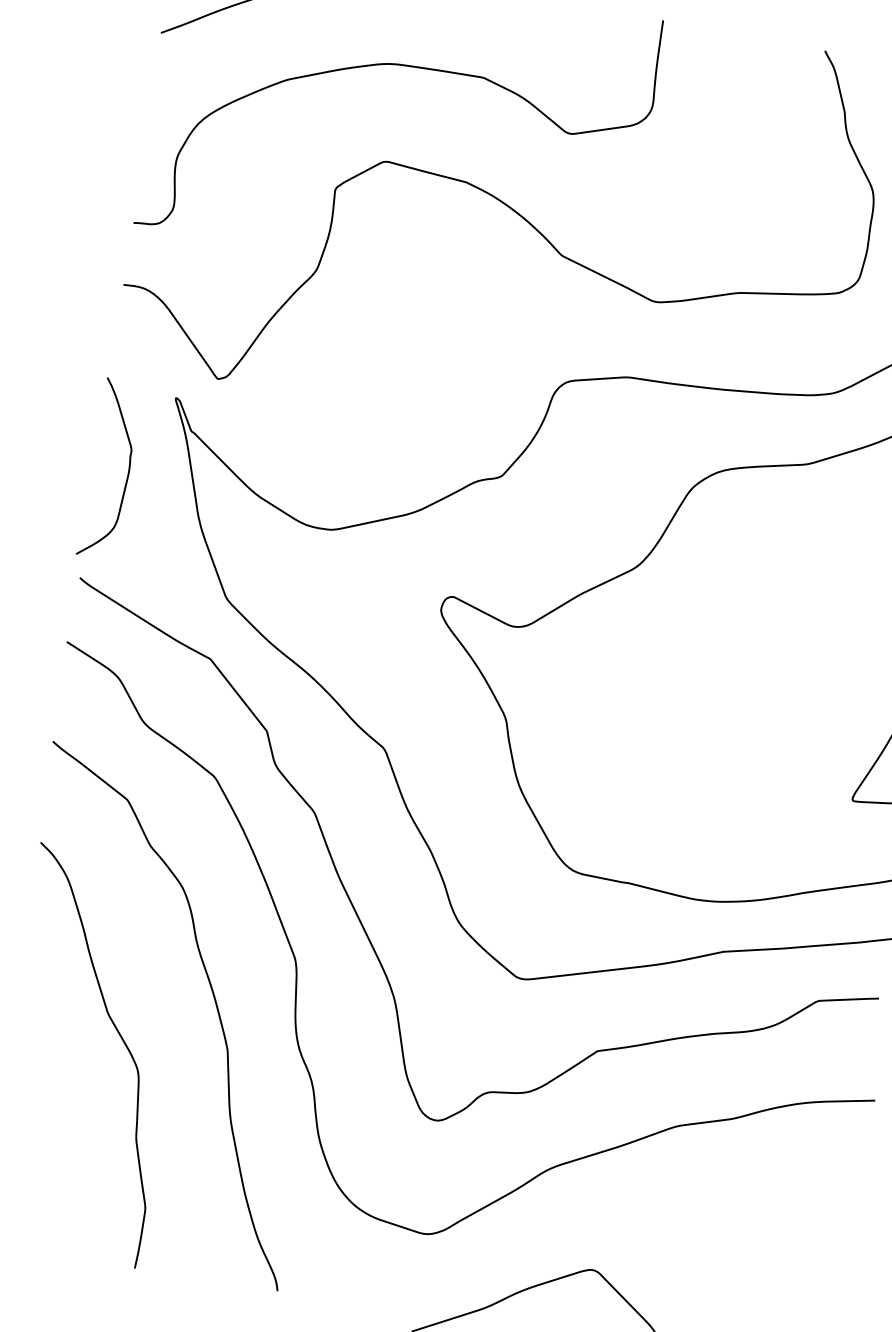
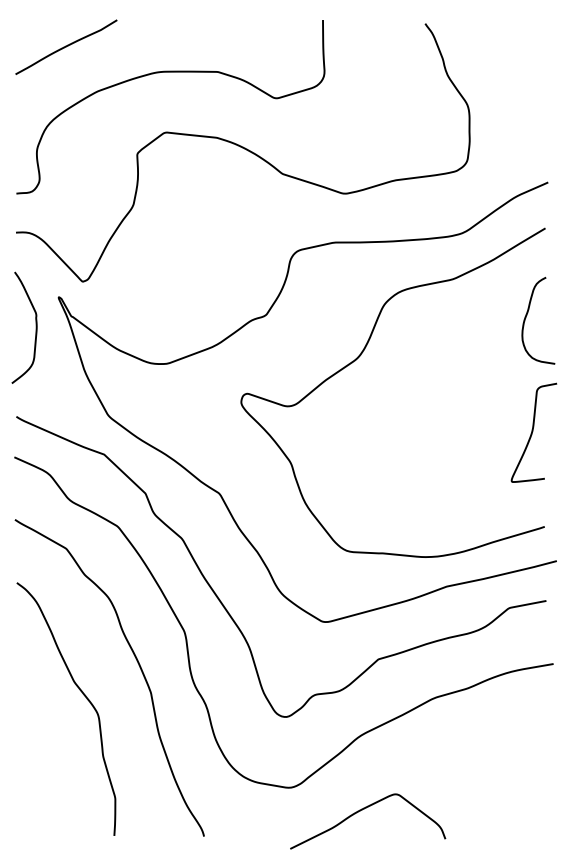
curve: (127, 470) -> (35, 327), moved

